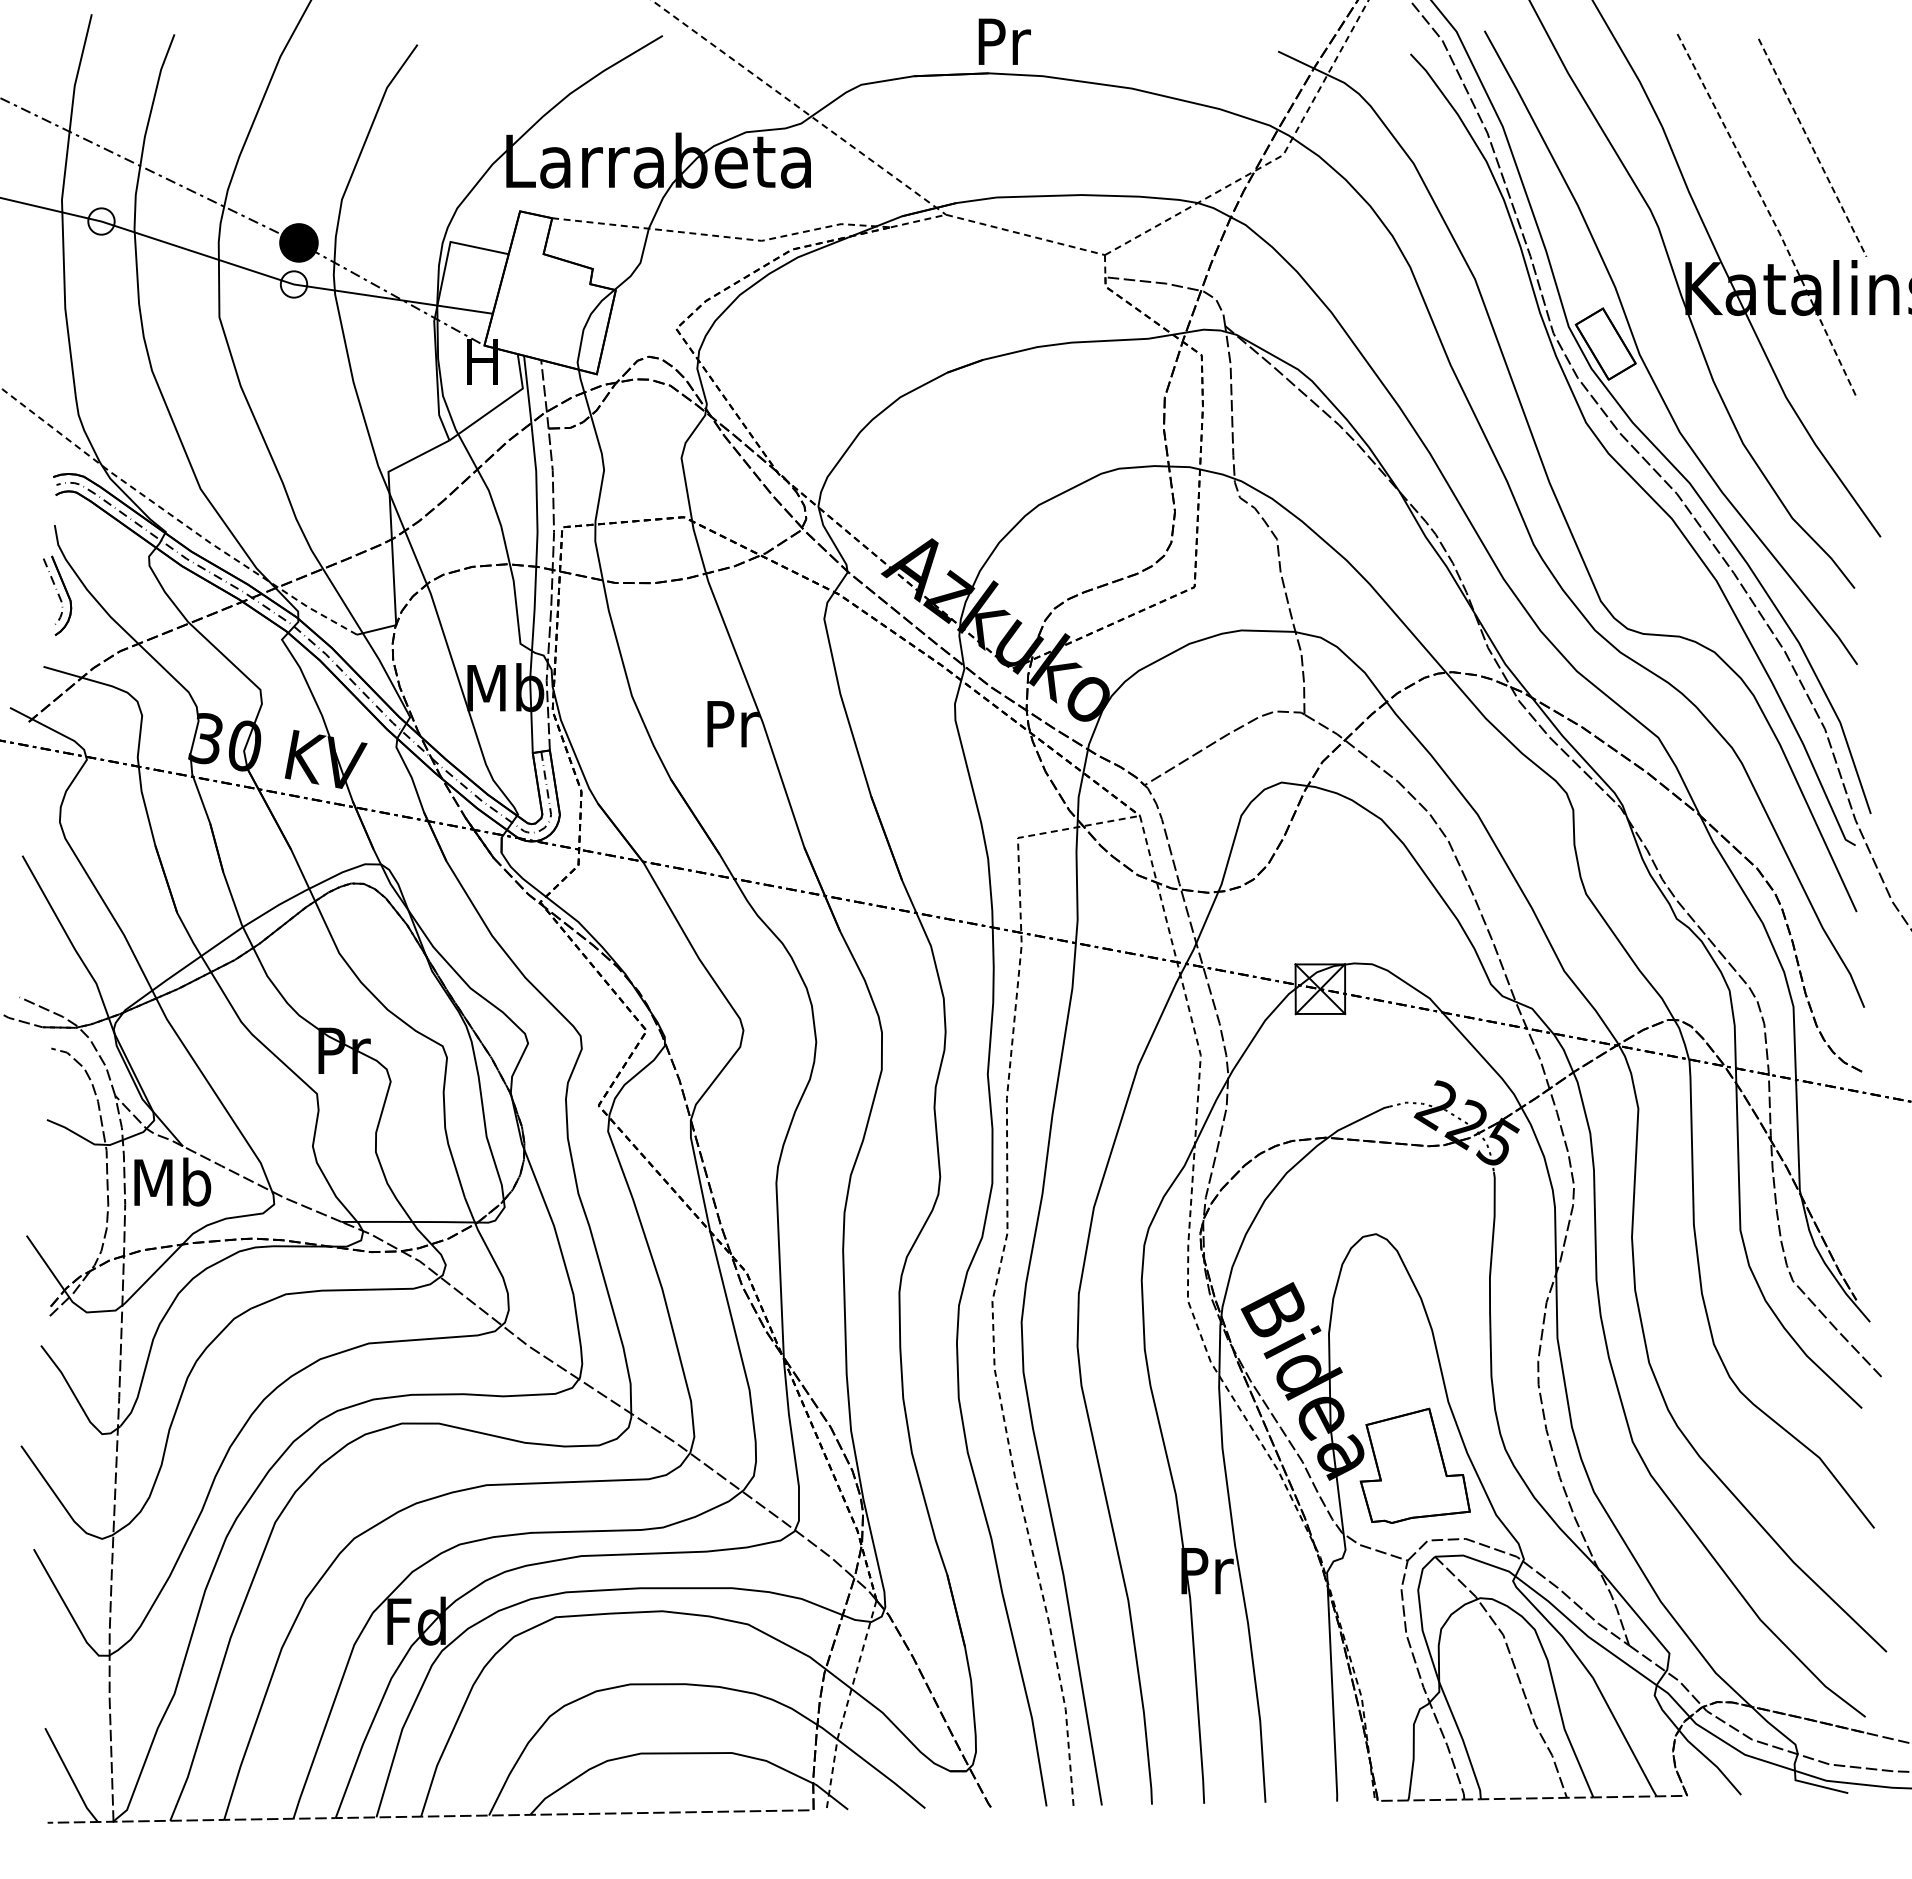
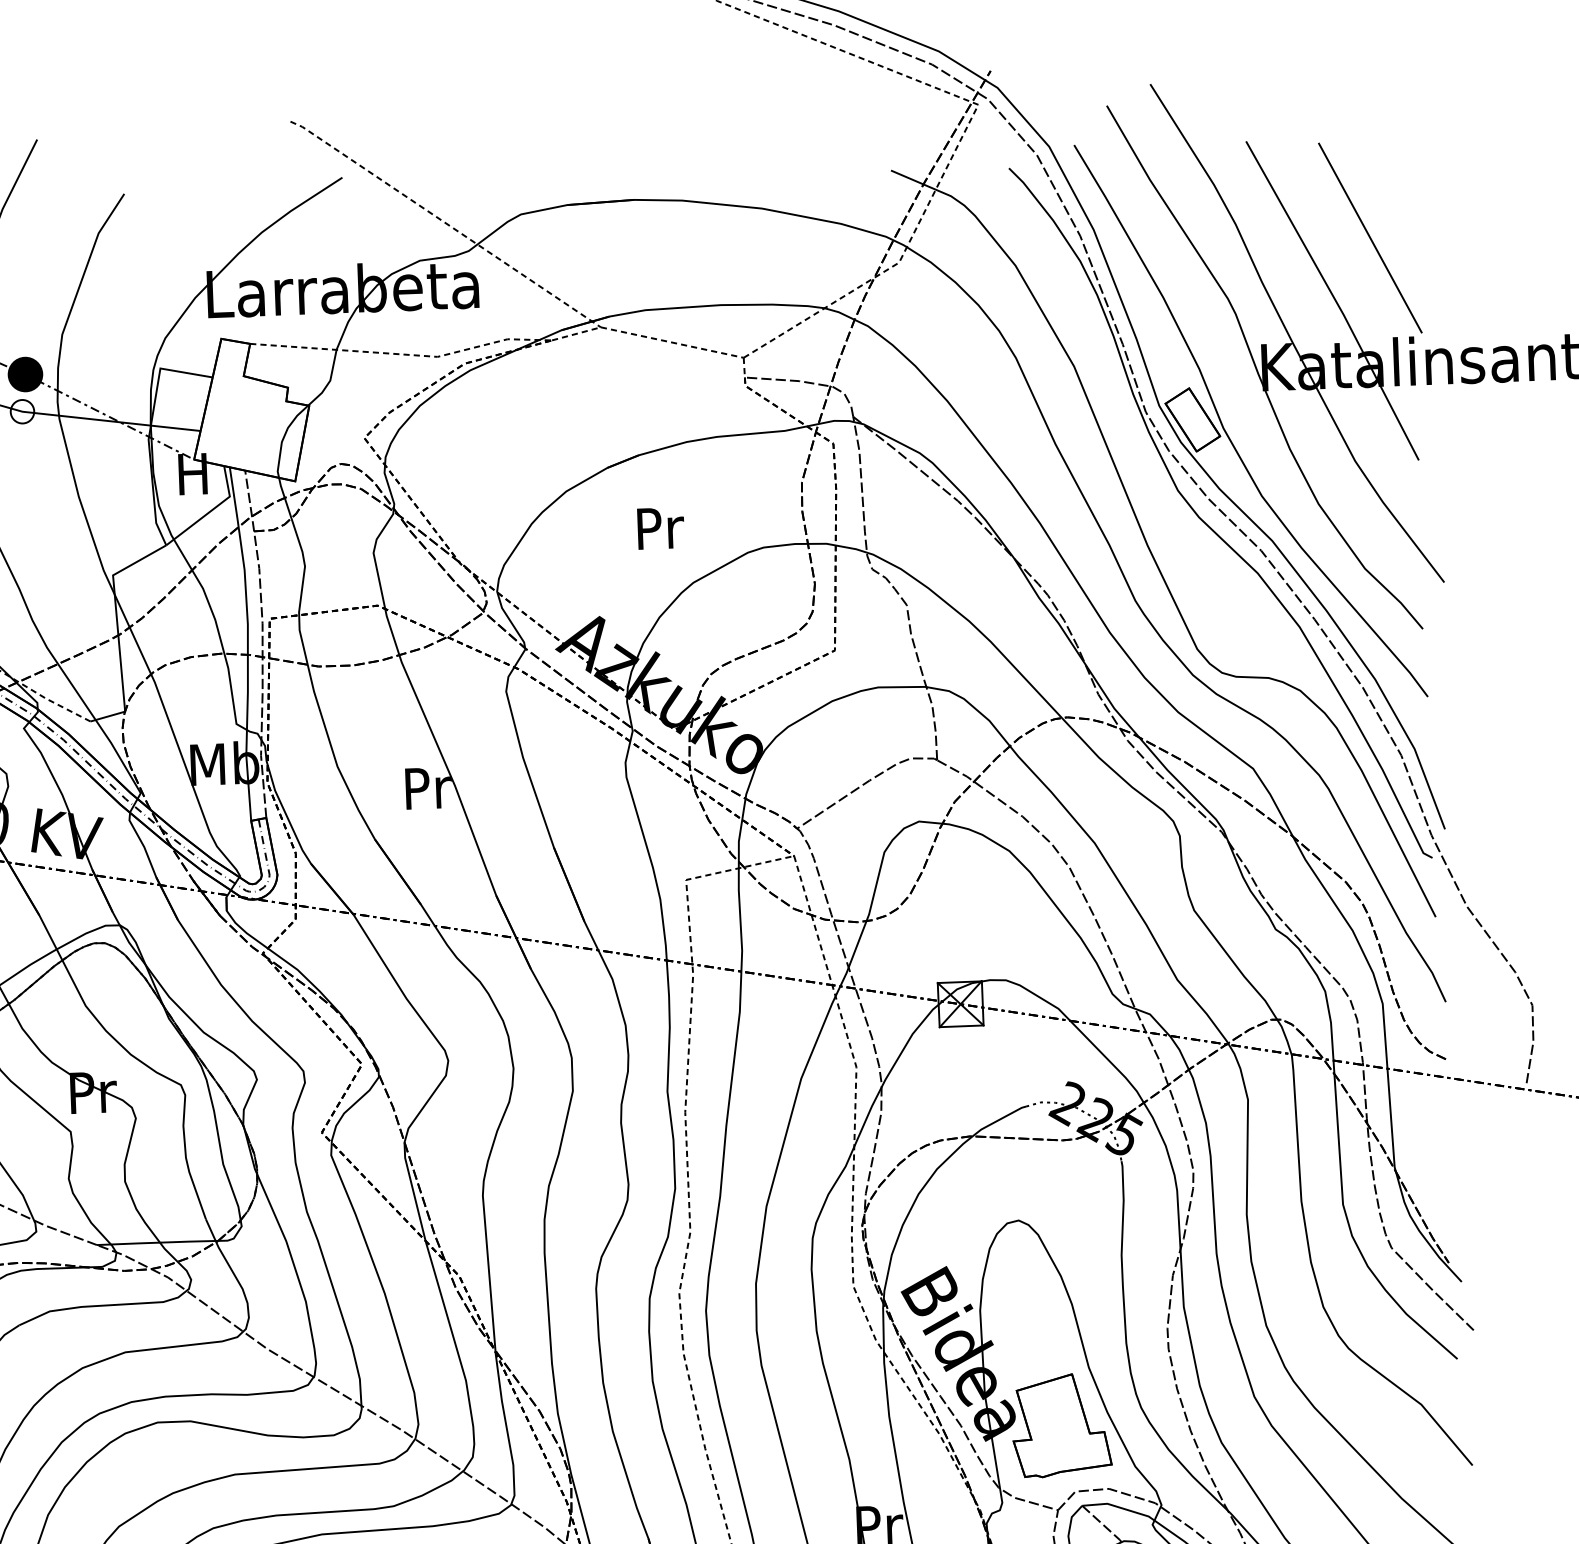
text: (1004, 41) -> (660, 528), moved
line: (1812, 147) -> (1370, 237), dashed -> solid
line: (1770, 216) -> (1335, 300), dashed -> solid

